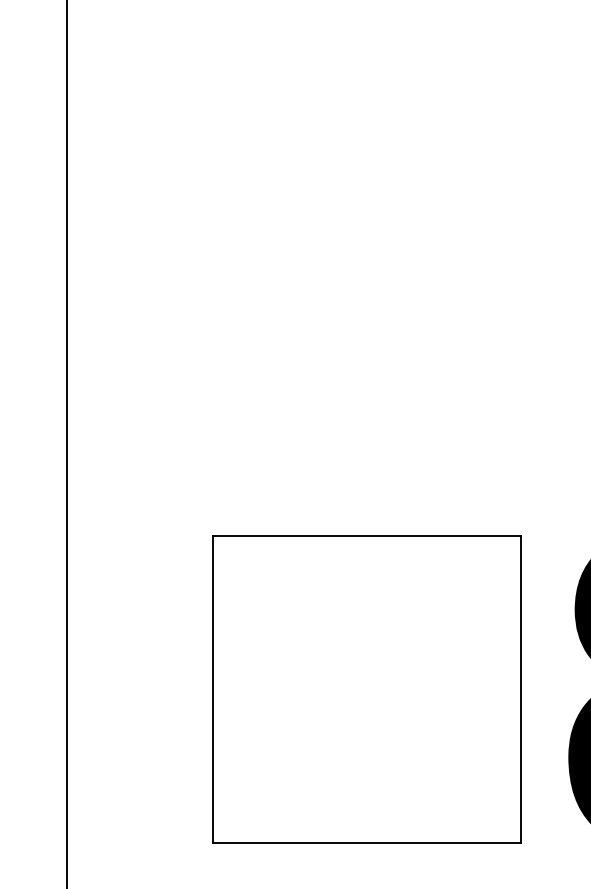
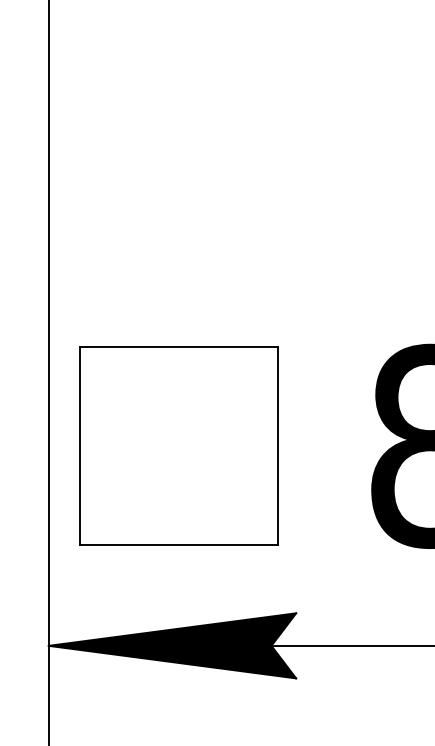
part: (366, 688) -> (178, 445), moved

